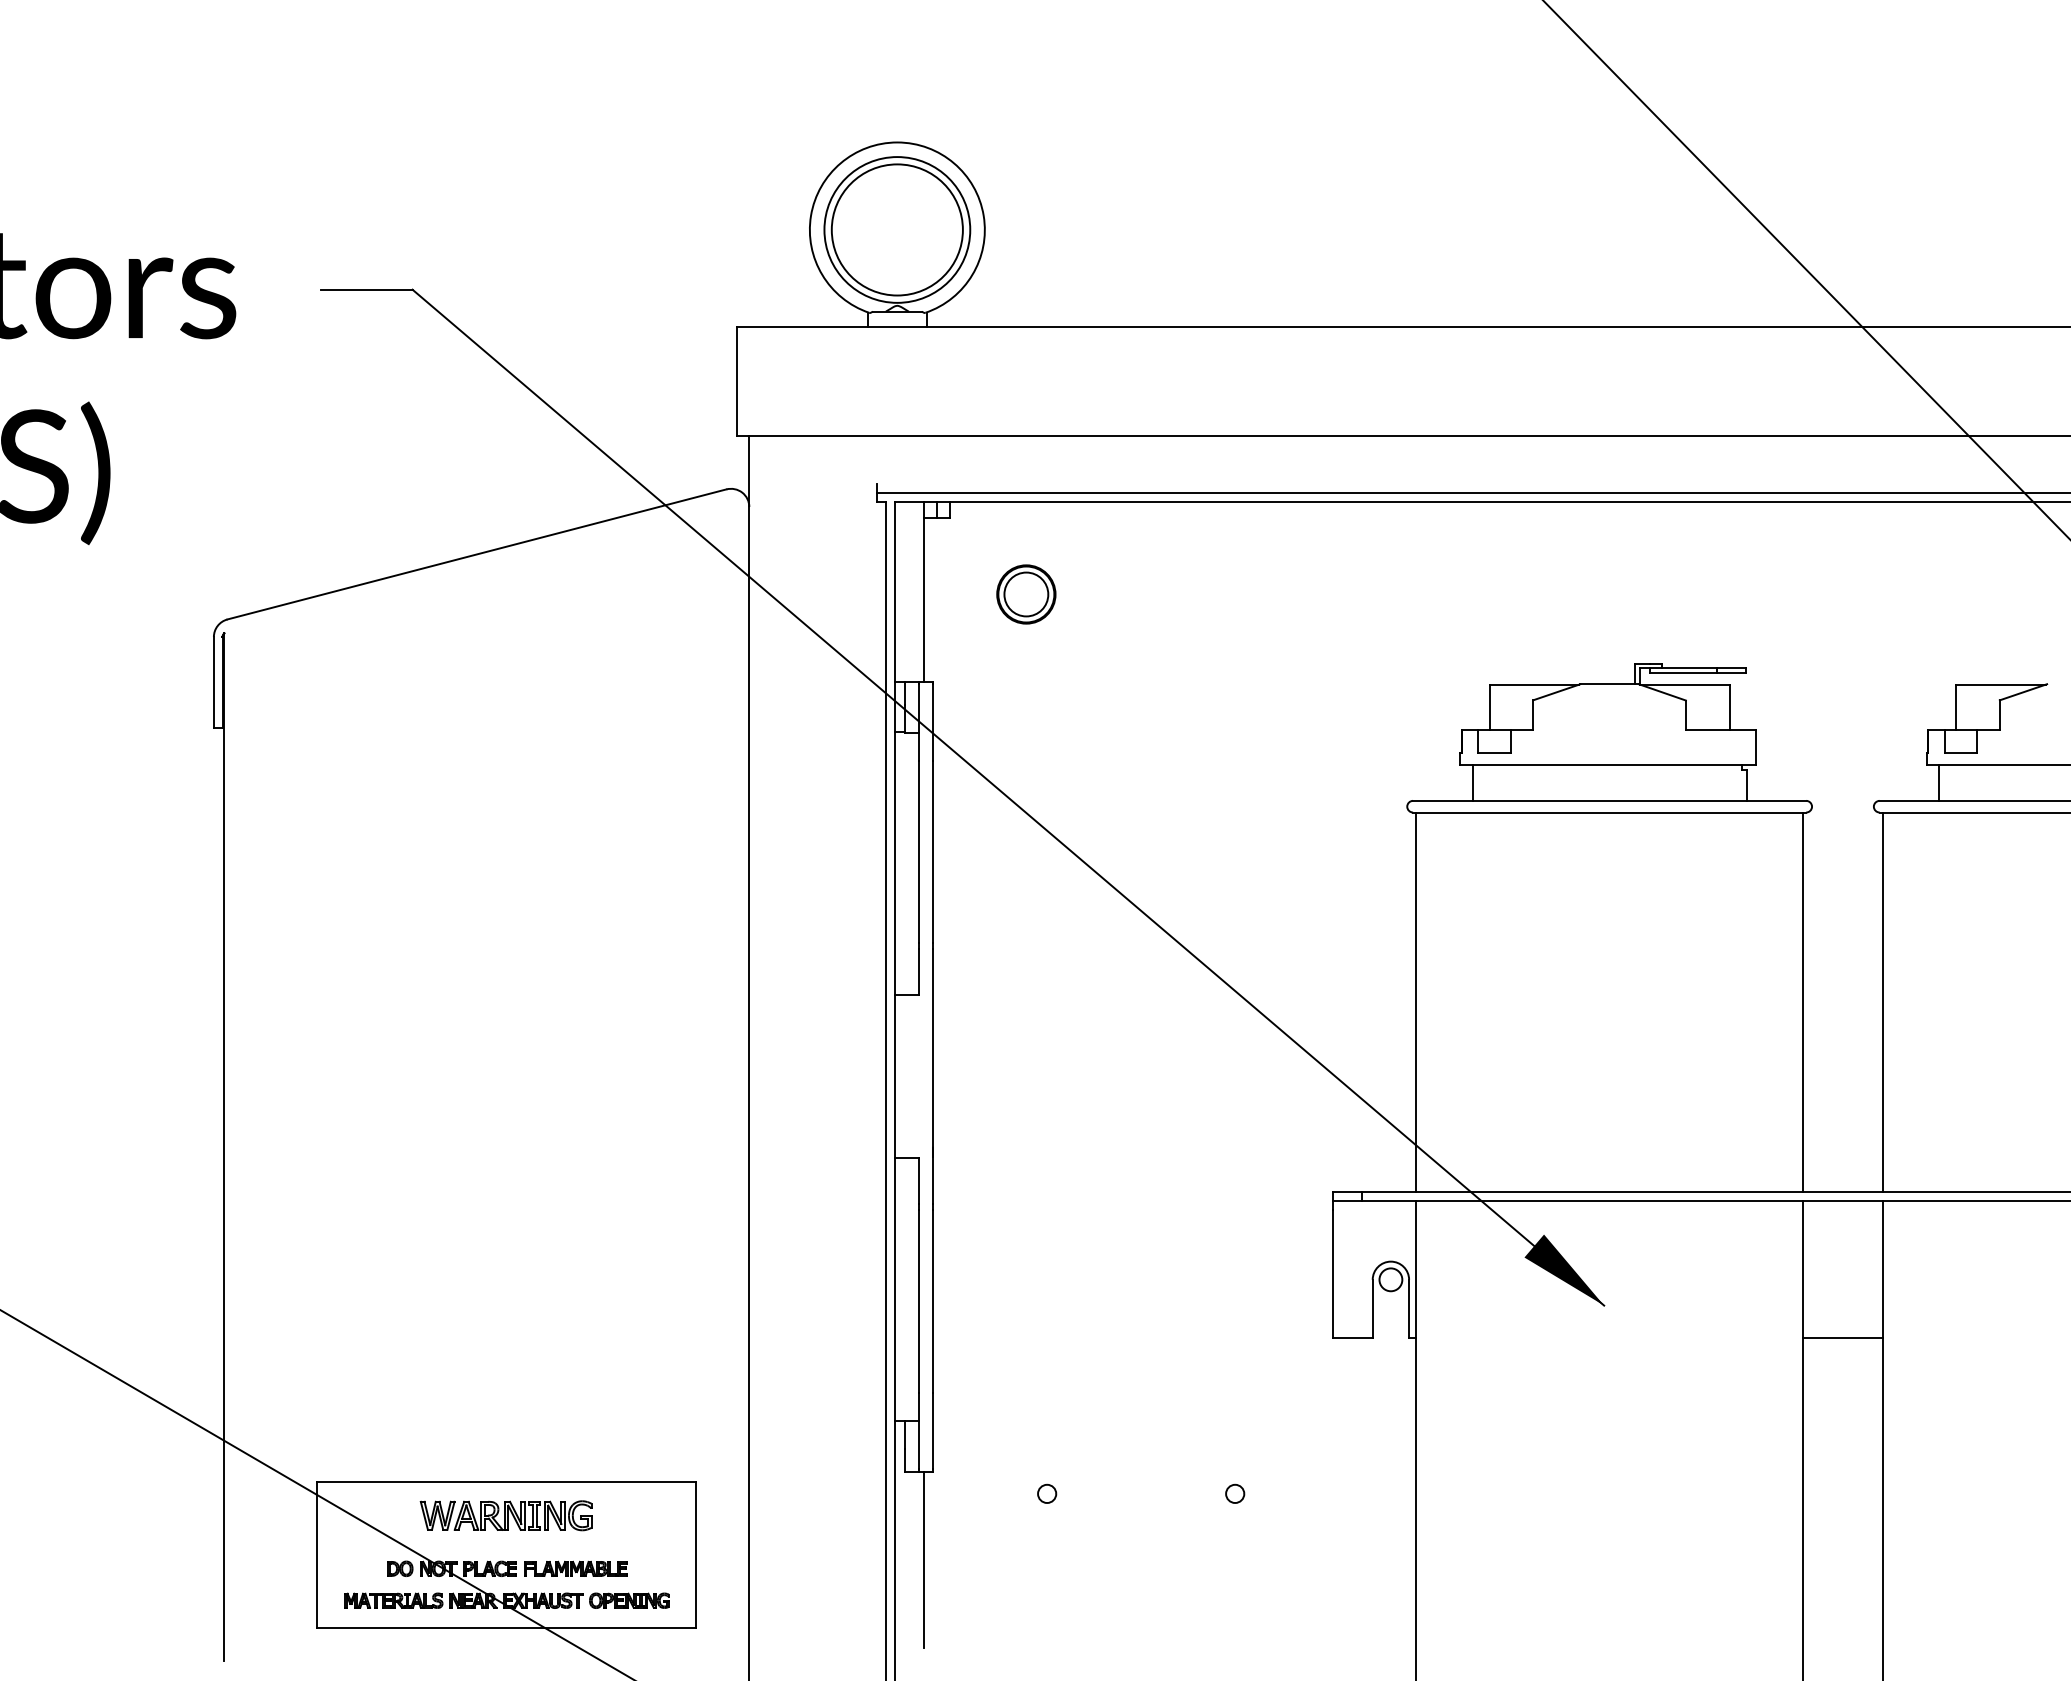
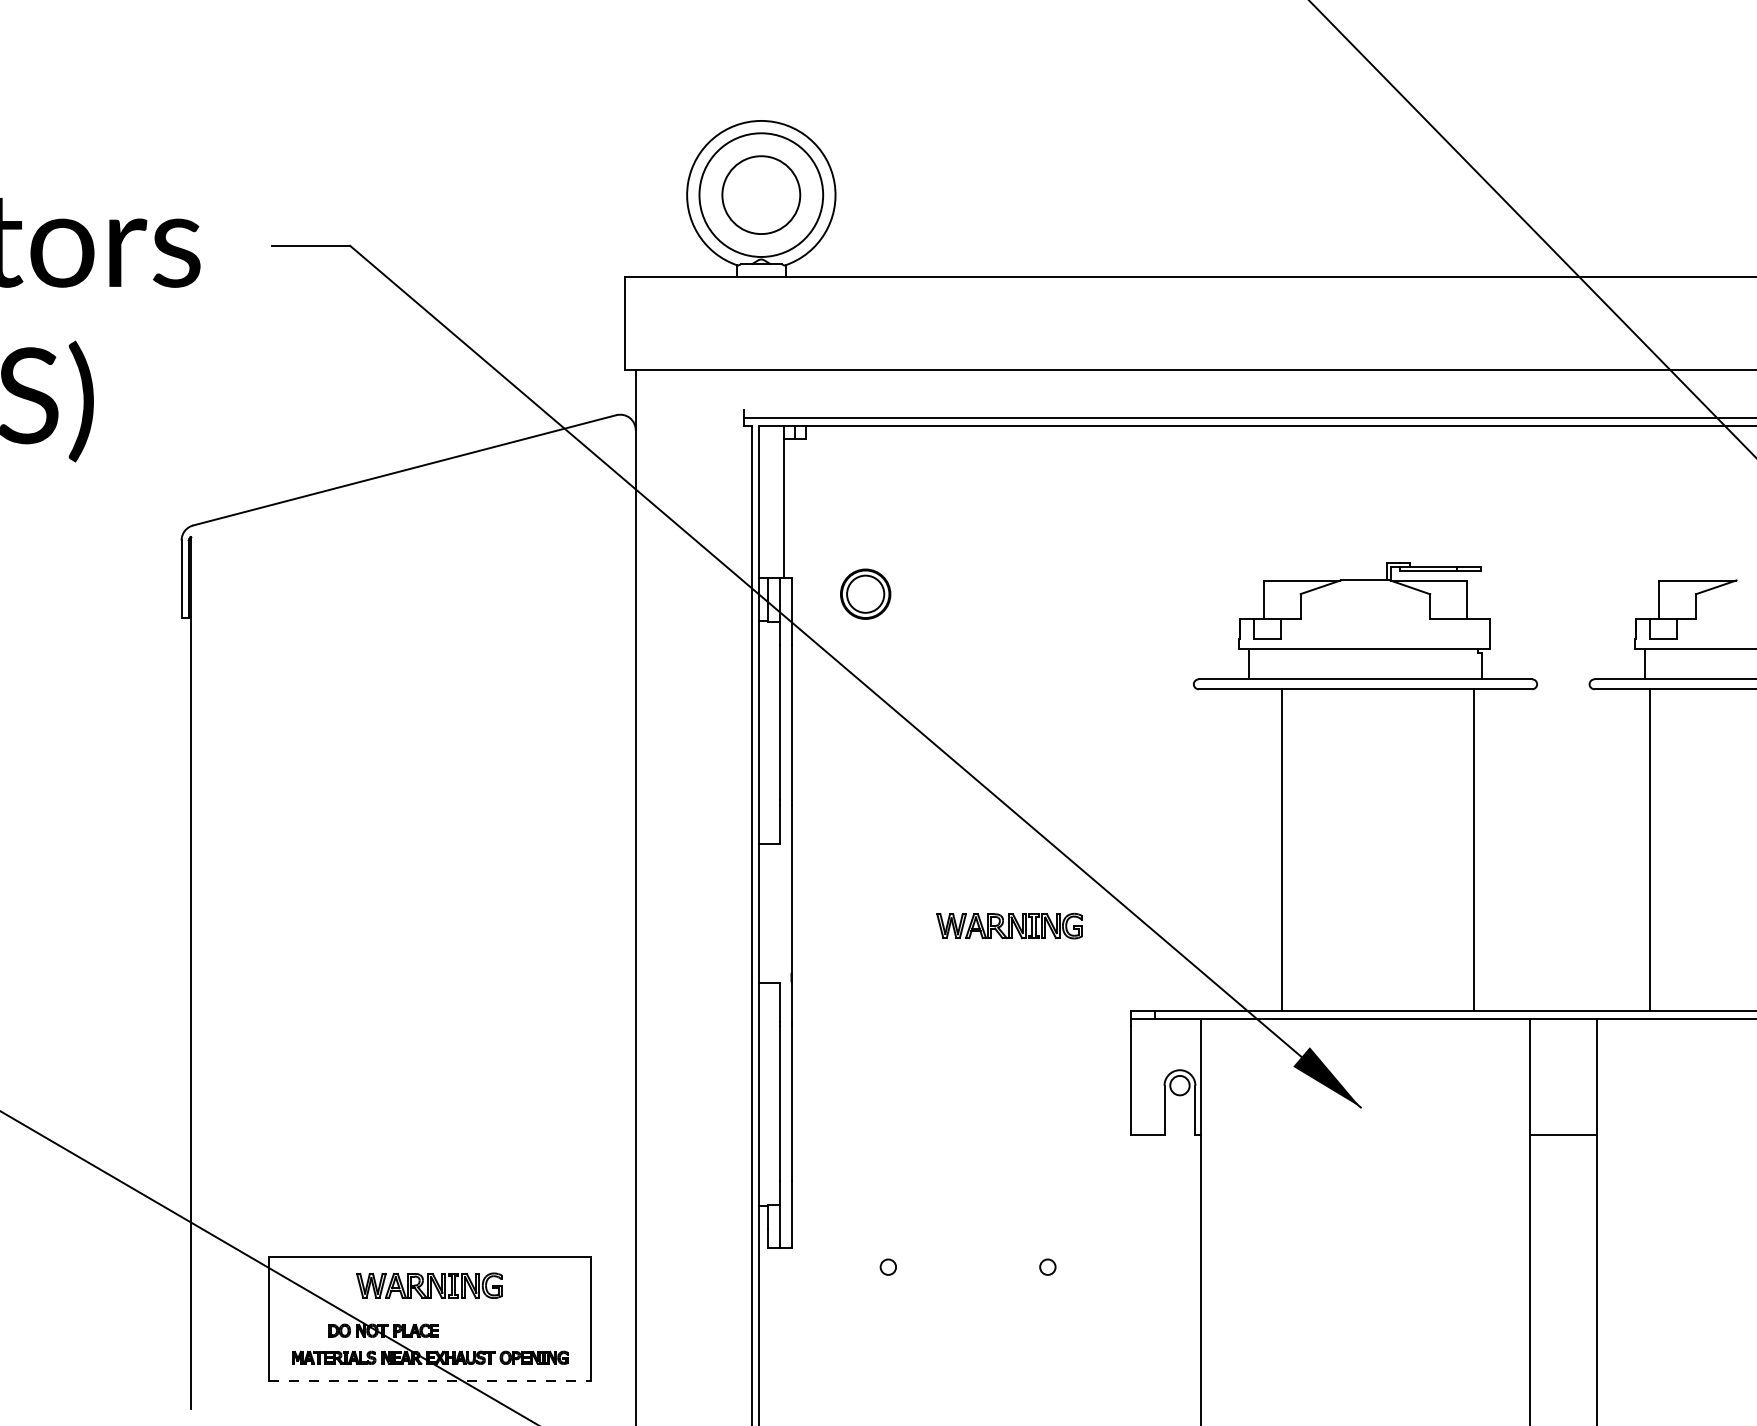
circle: (896, 229) -> (760, 194), size x0.7
part: (1026, 594) -> (865, 594), moved
line: (1416, 1002) -> (1282, 850), moved
line: (1803, 1002) -> (1473, 850), moved
line: (1882, 1002) -> (1649, 850), moved
part: (1189, 1091) -> (1009, 925), added
line: (924, 1559) -> (784, 1322), removed
part: (575, 1568) -> (488, 1330), removed
line: (506, 1627) -> (429, 1380), solid -> dashed

